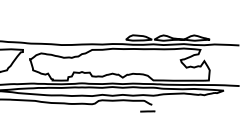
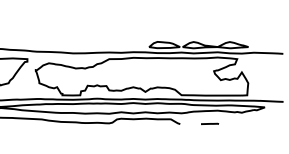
line: (148, 111) -> (210, 123), moved

